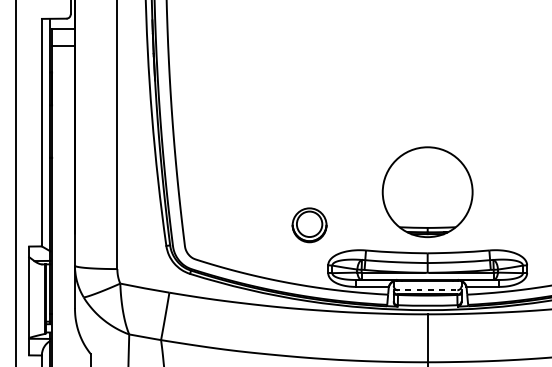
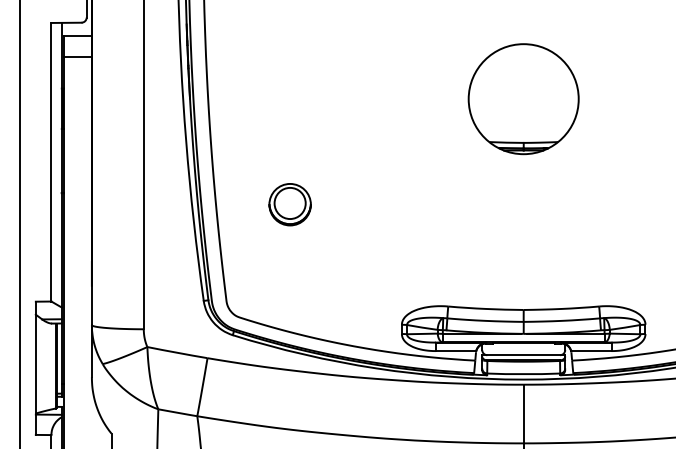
part: (427, 192) -> (523, 99), moved
part: (309, 225) -> (289, 204), moved
line: (427, 290) -> (523, 355), dashed -> solid

